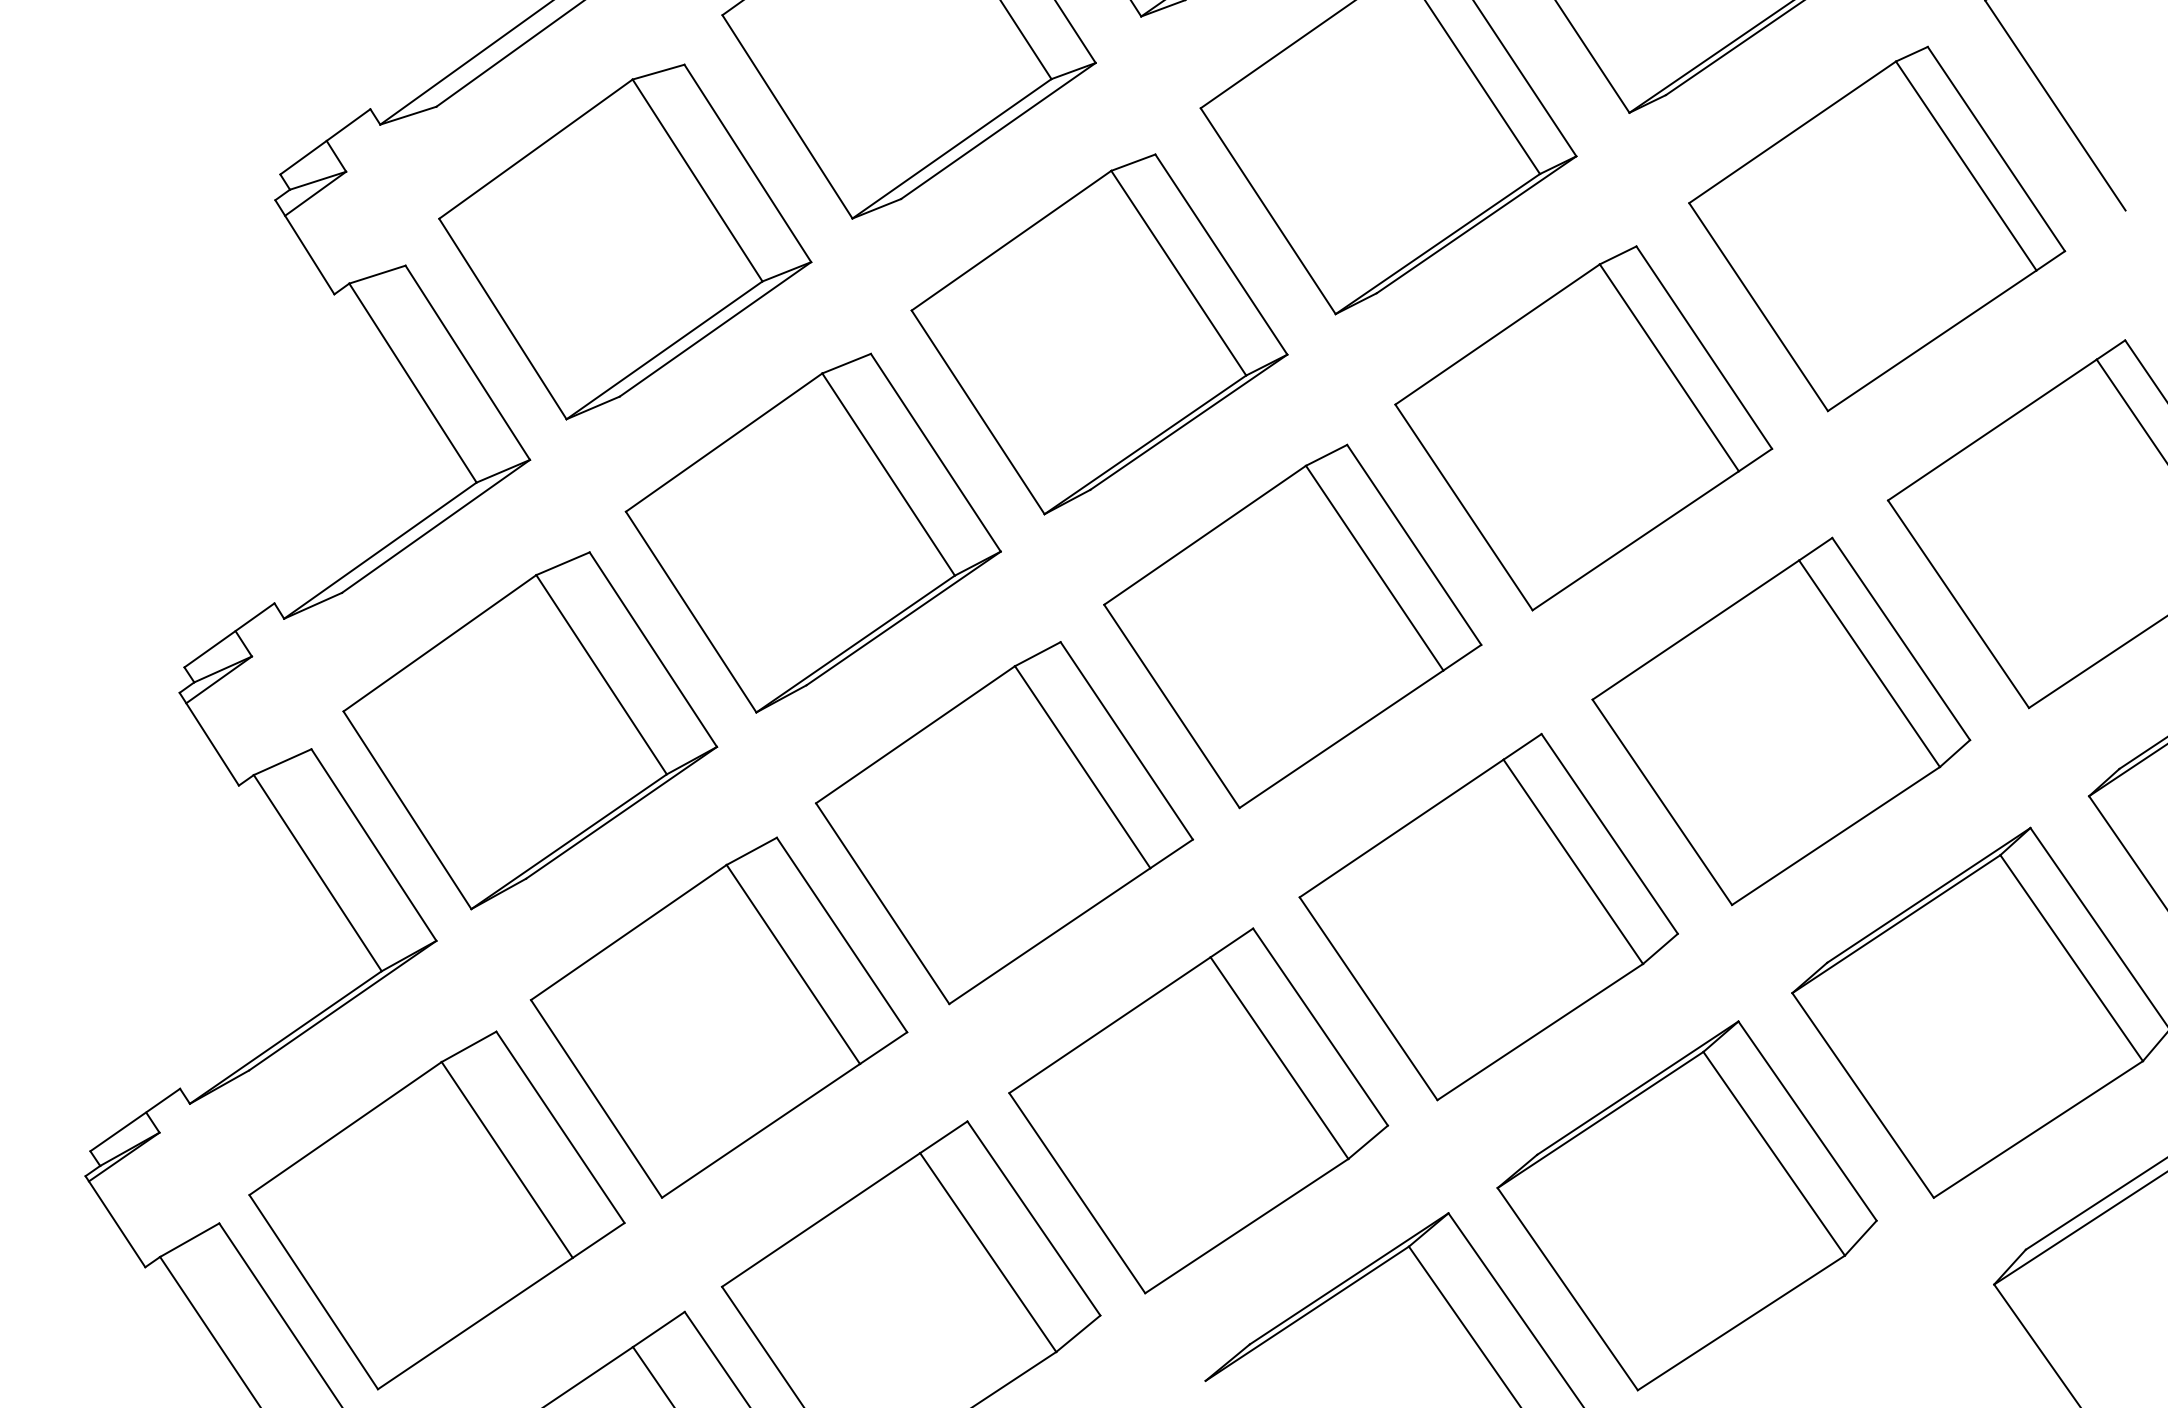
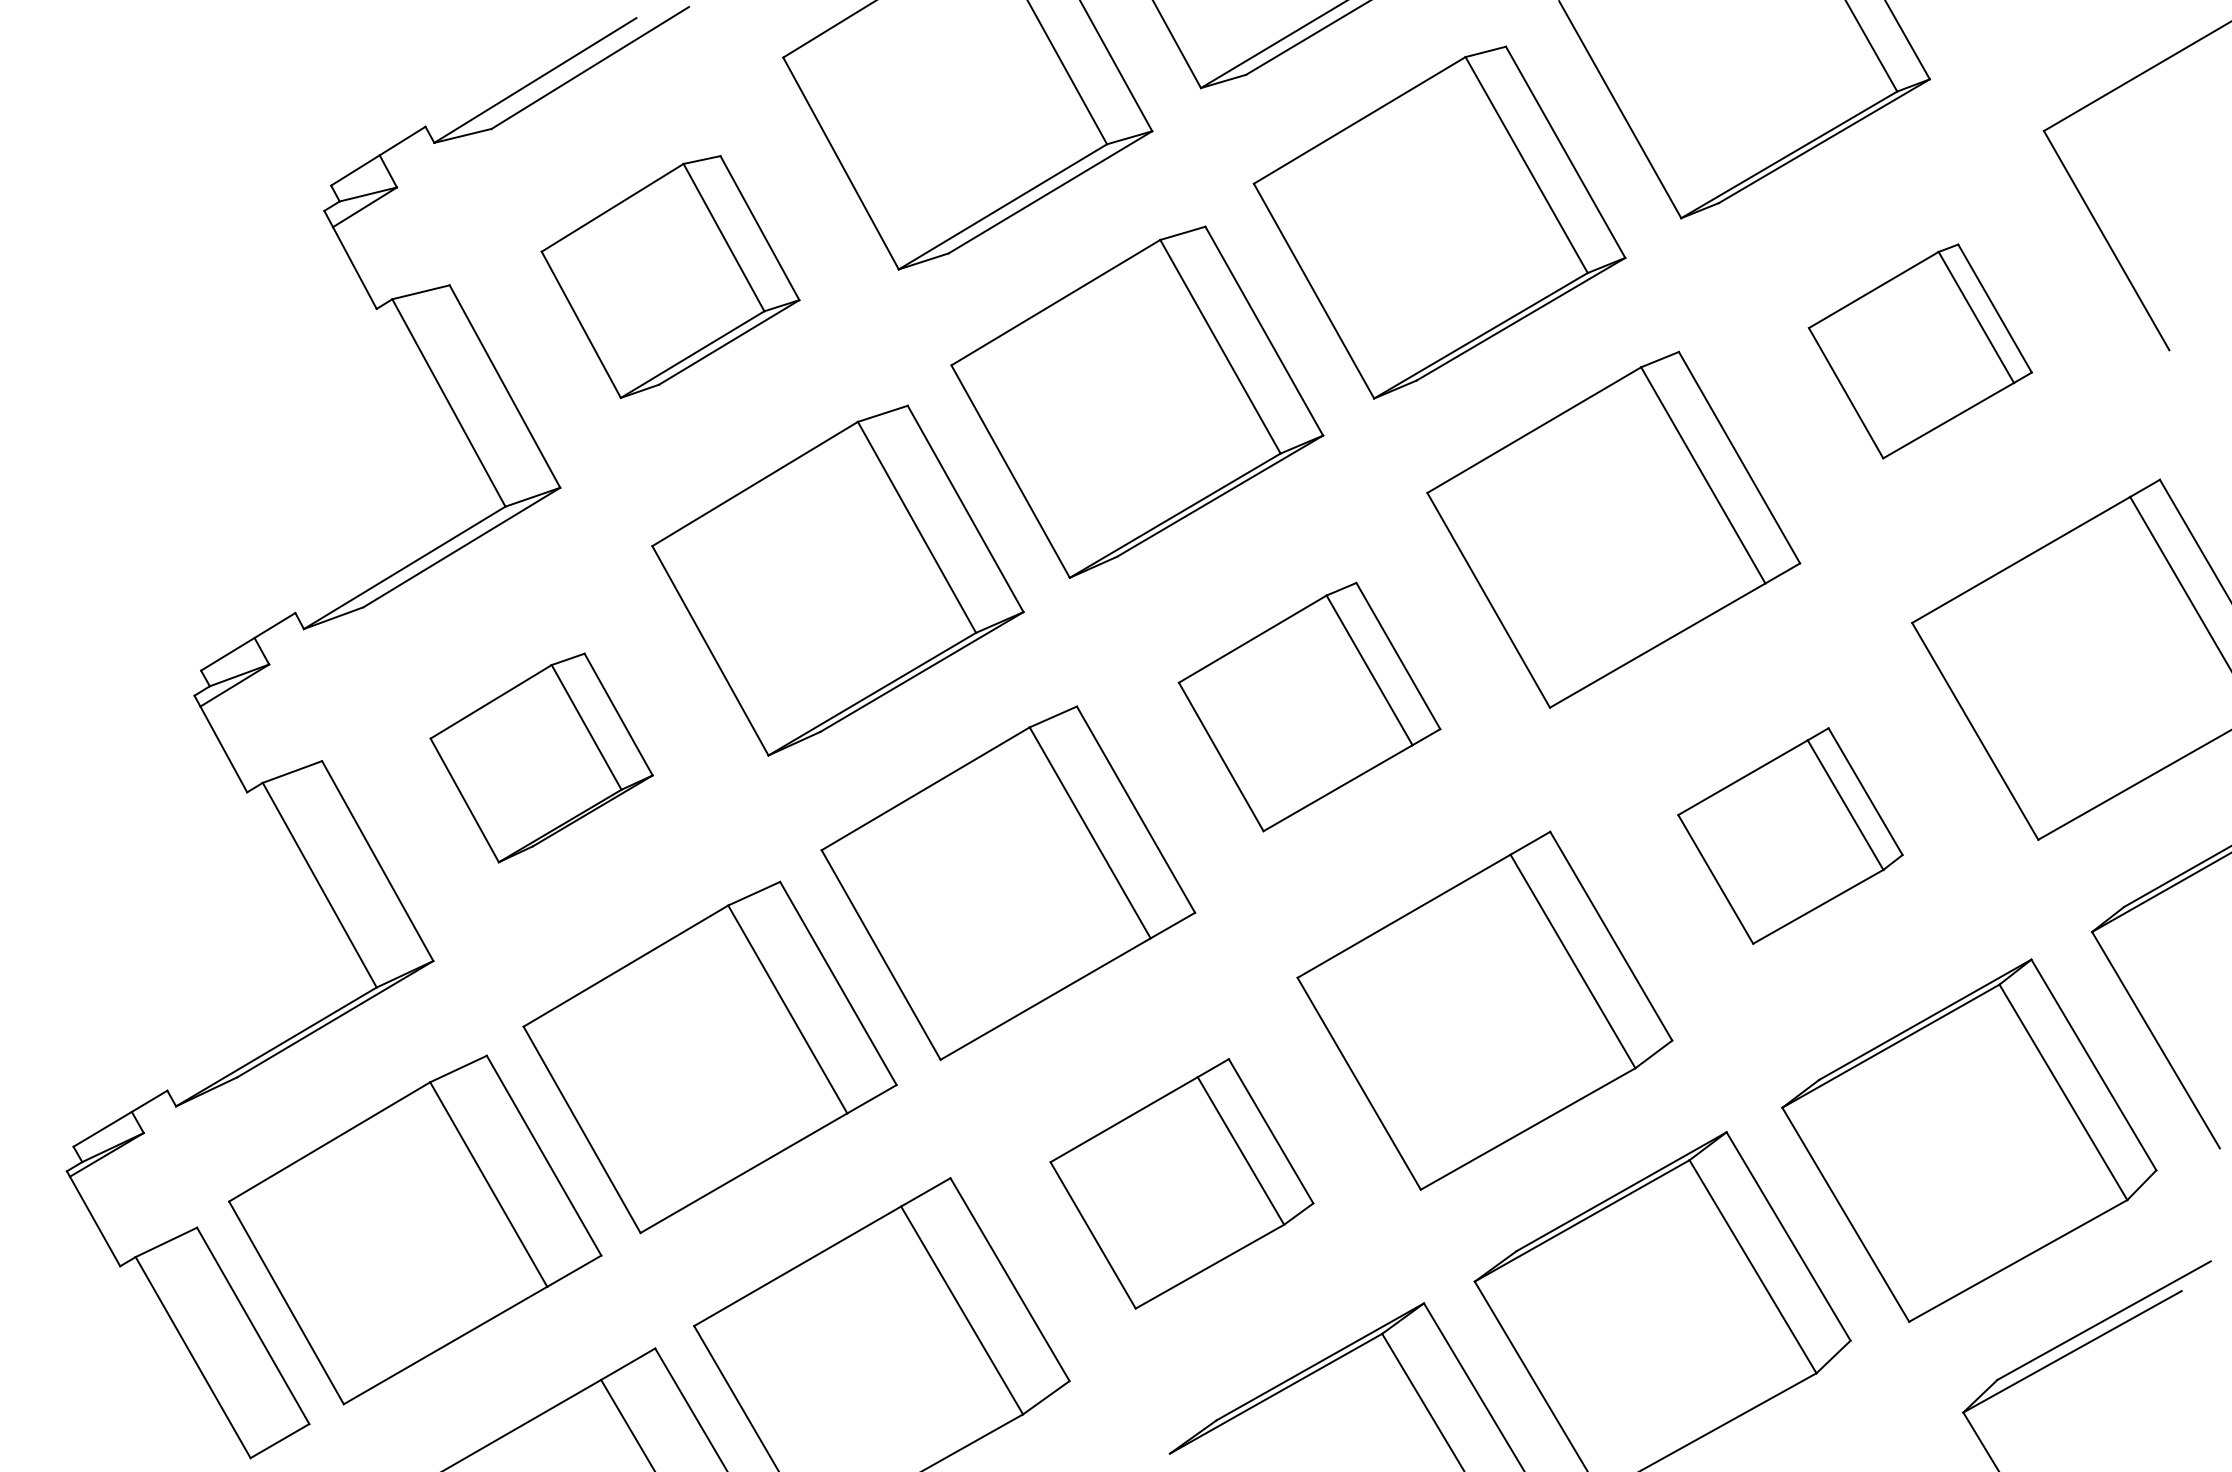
part: (1877, 229) -> (1920, 351), size x0.6
part: (625, 241) -> (670, 276), size x0.7
part: (1292, 625) -> (1309, 706), size x0.7
part: (1781, 720) -> (1790, 835), size x0.6
part: (530, 730) -> (541, 757), size x0.6
part: (1198, 1110) -> (1181, 1183), size x0.7

